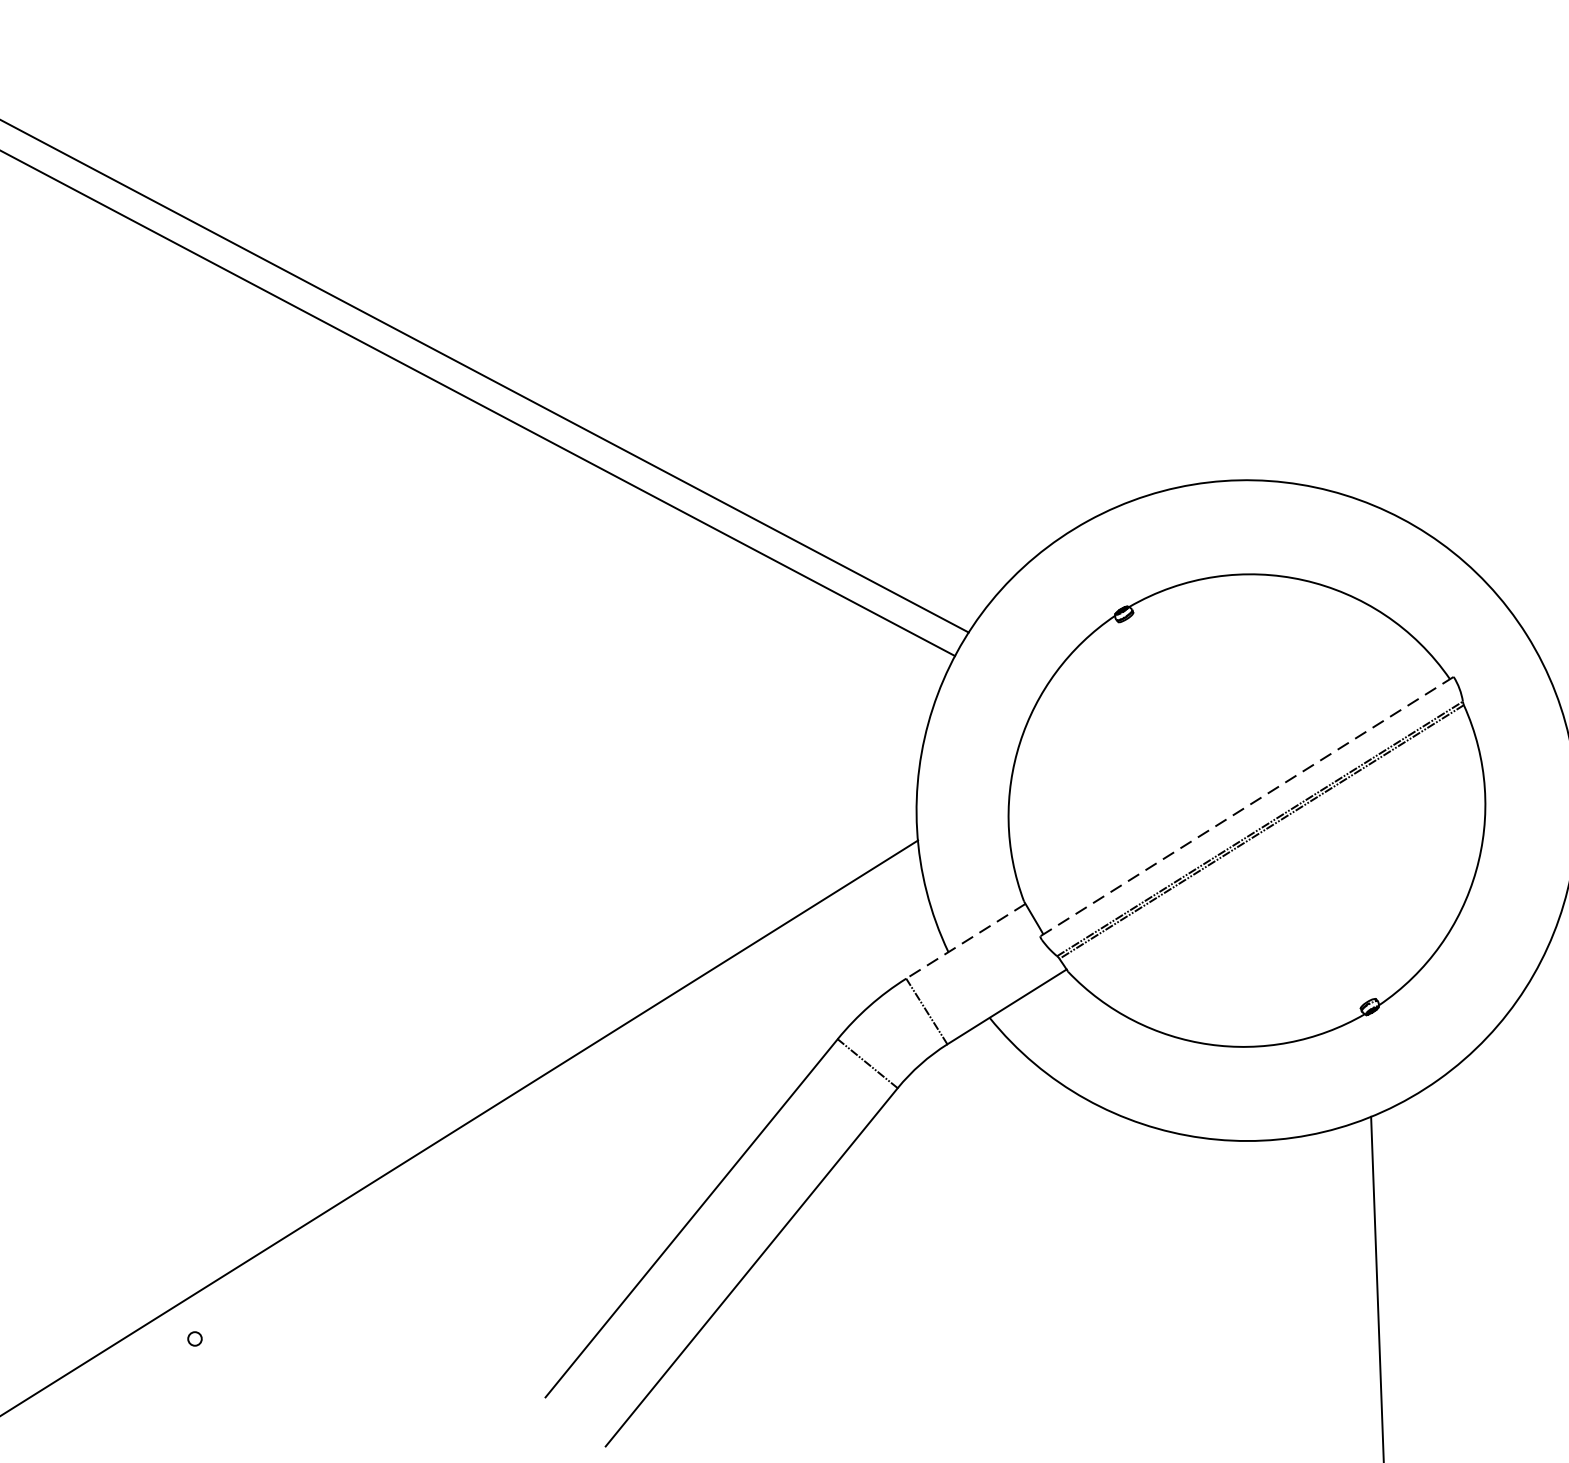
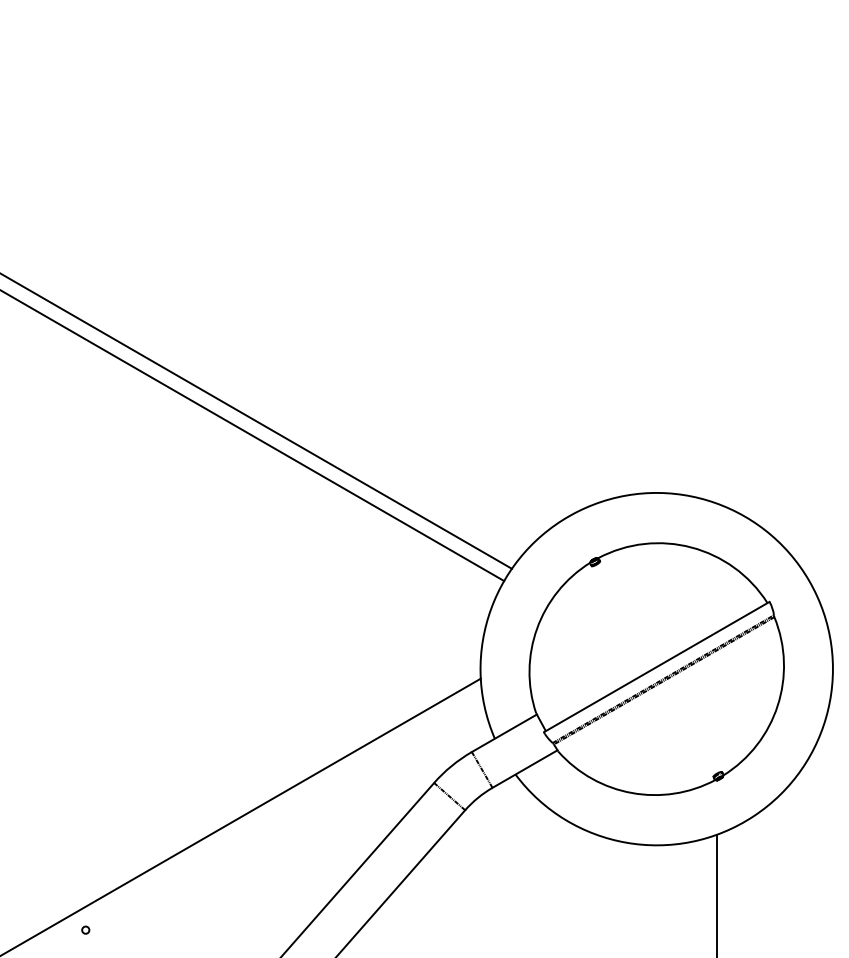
line: (1246, 807) -> (656, 667), dashed -> solid
line: (966, 941) -> (504, 733), dashed -> solid

